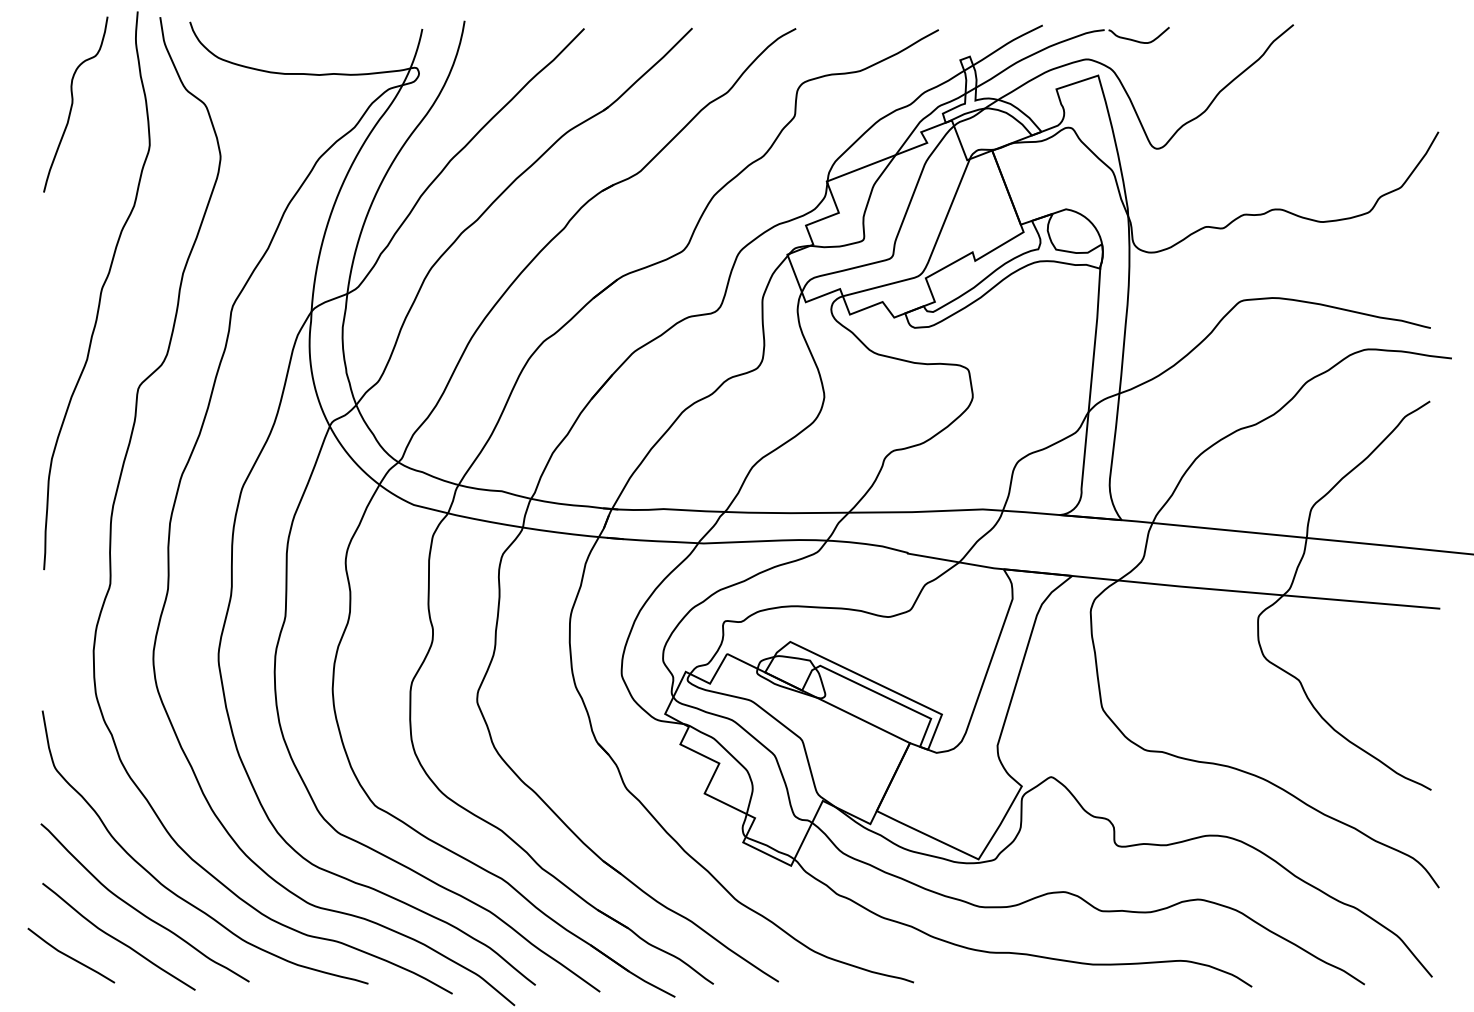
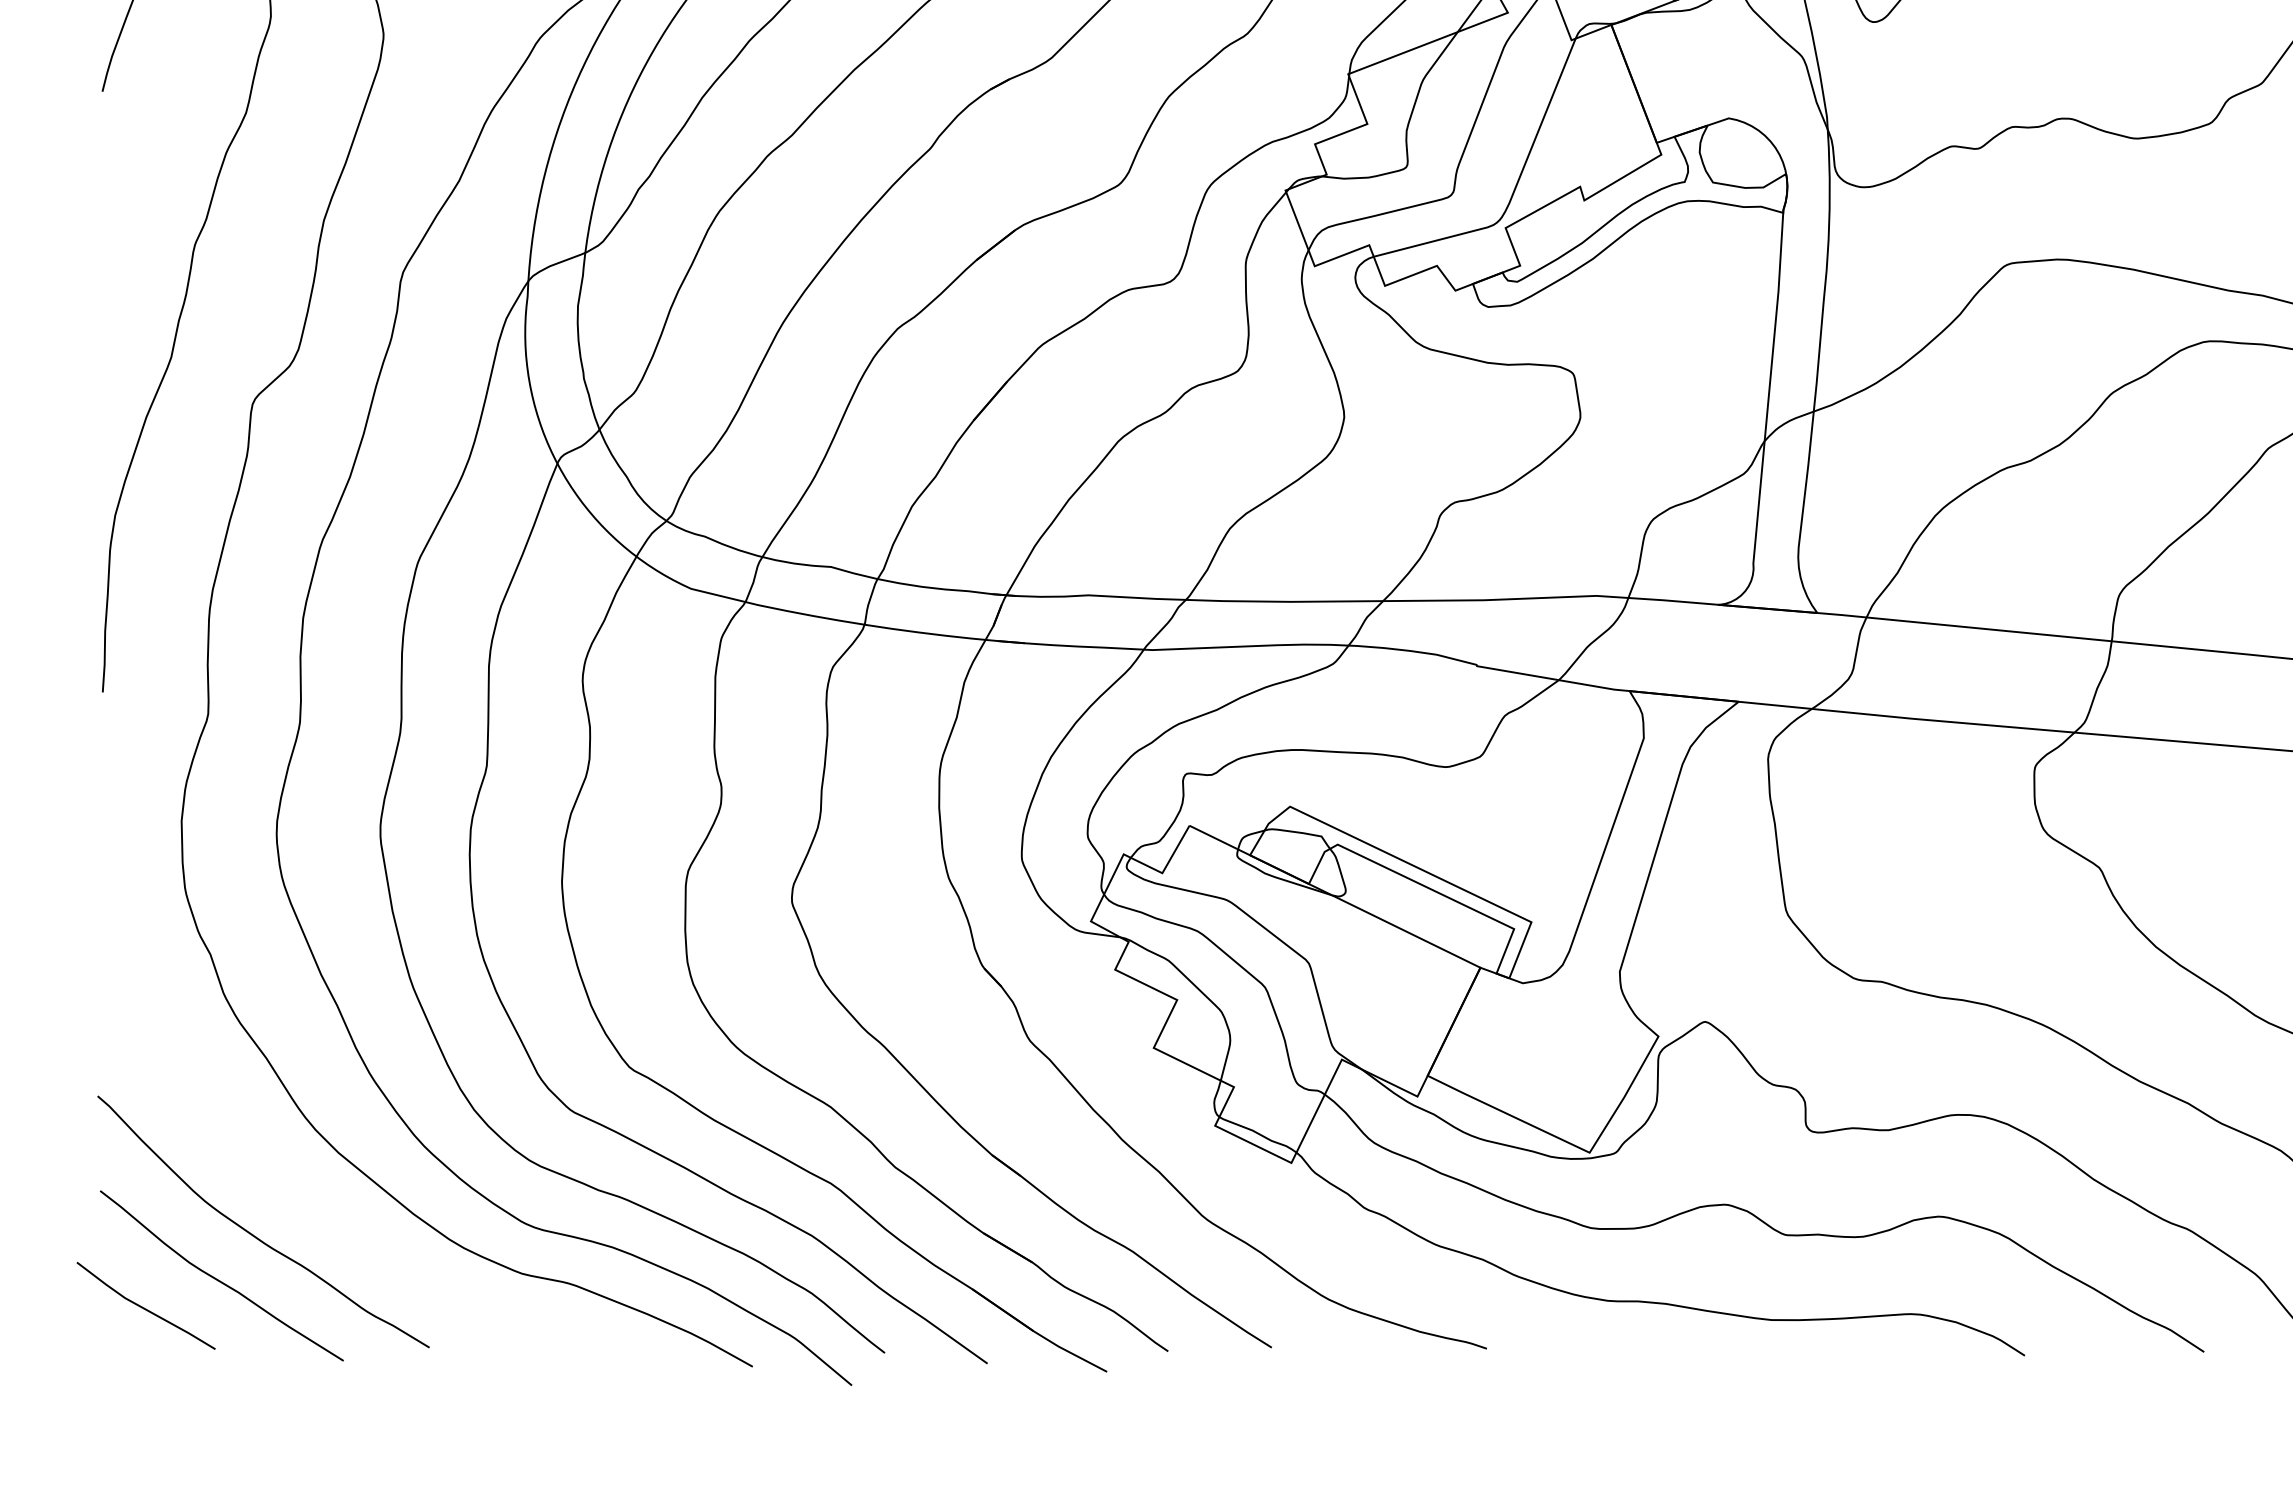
curve: (173, 891) -> (308, 1203), removed

